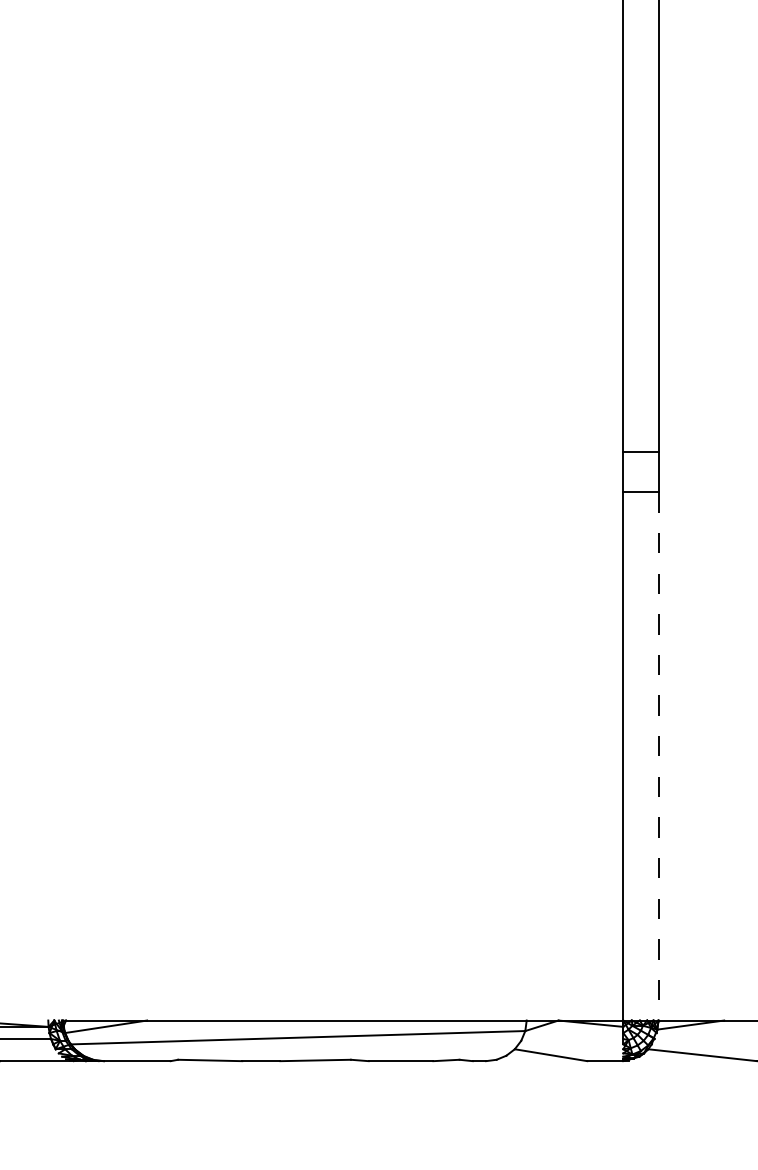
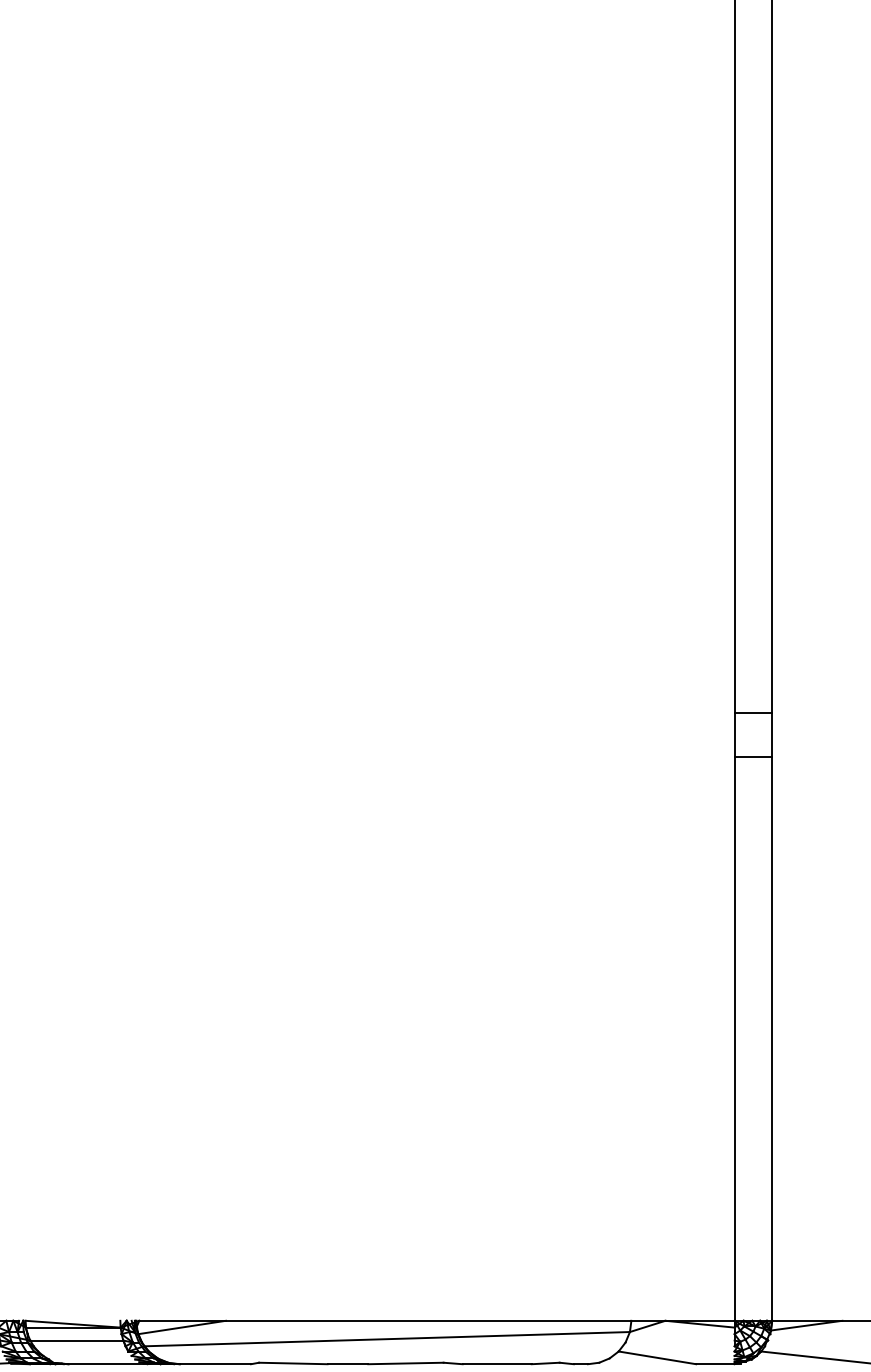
line: (658, 757) -> (772, 1039), dashed -> solid

